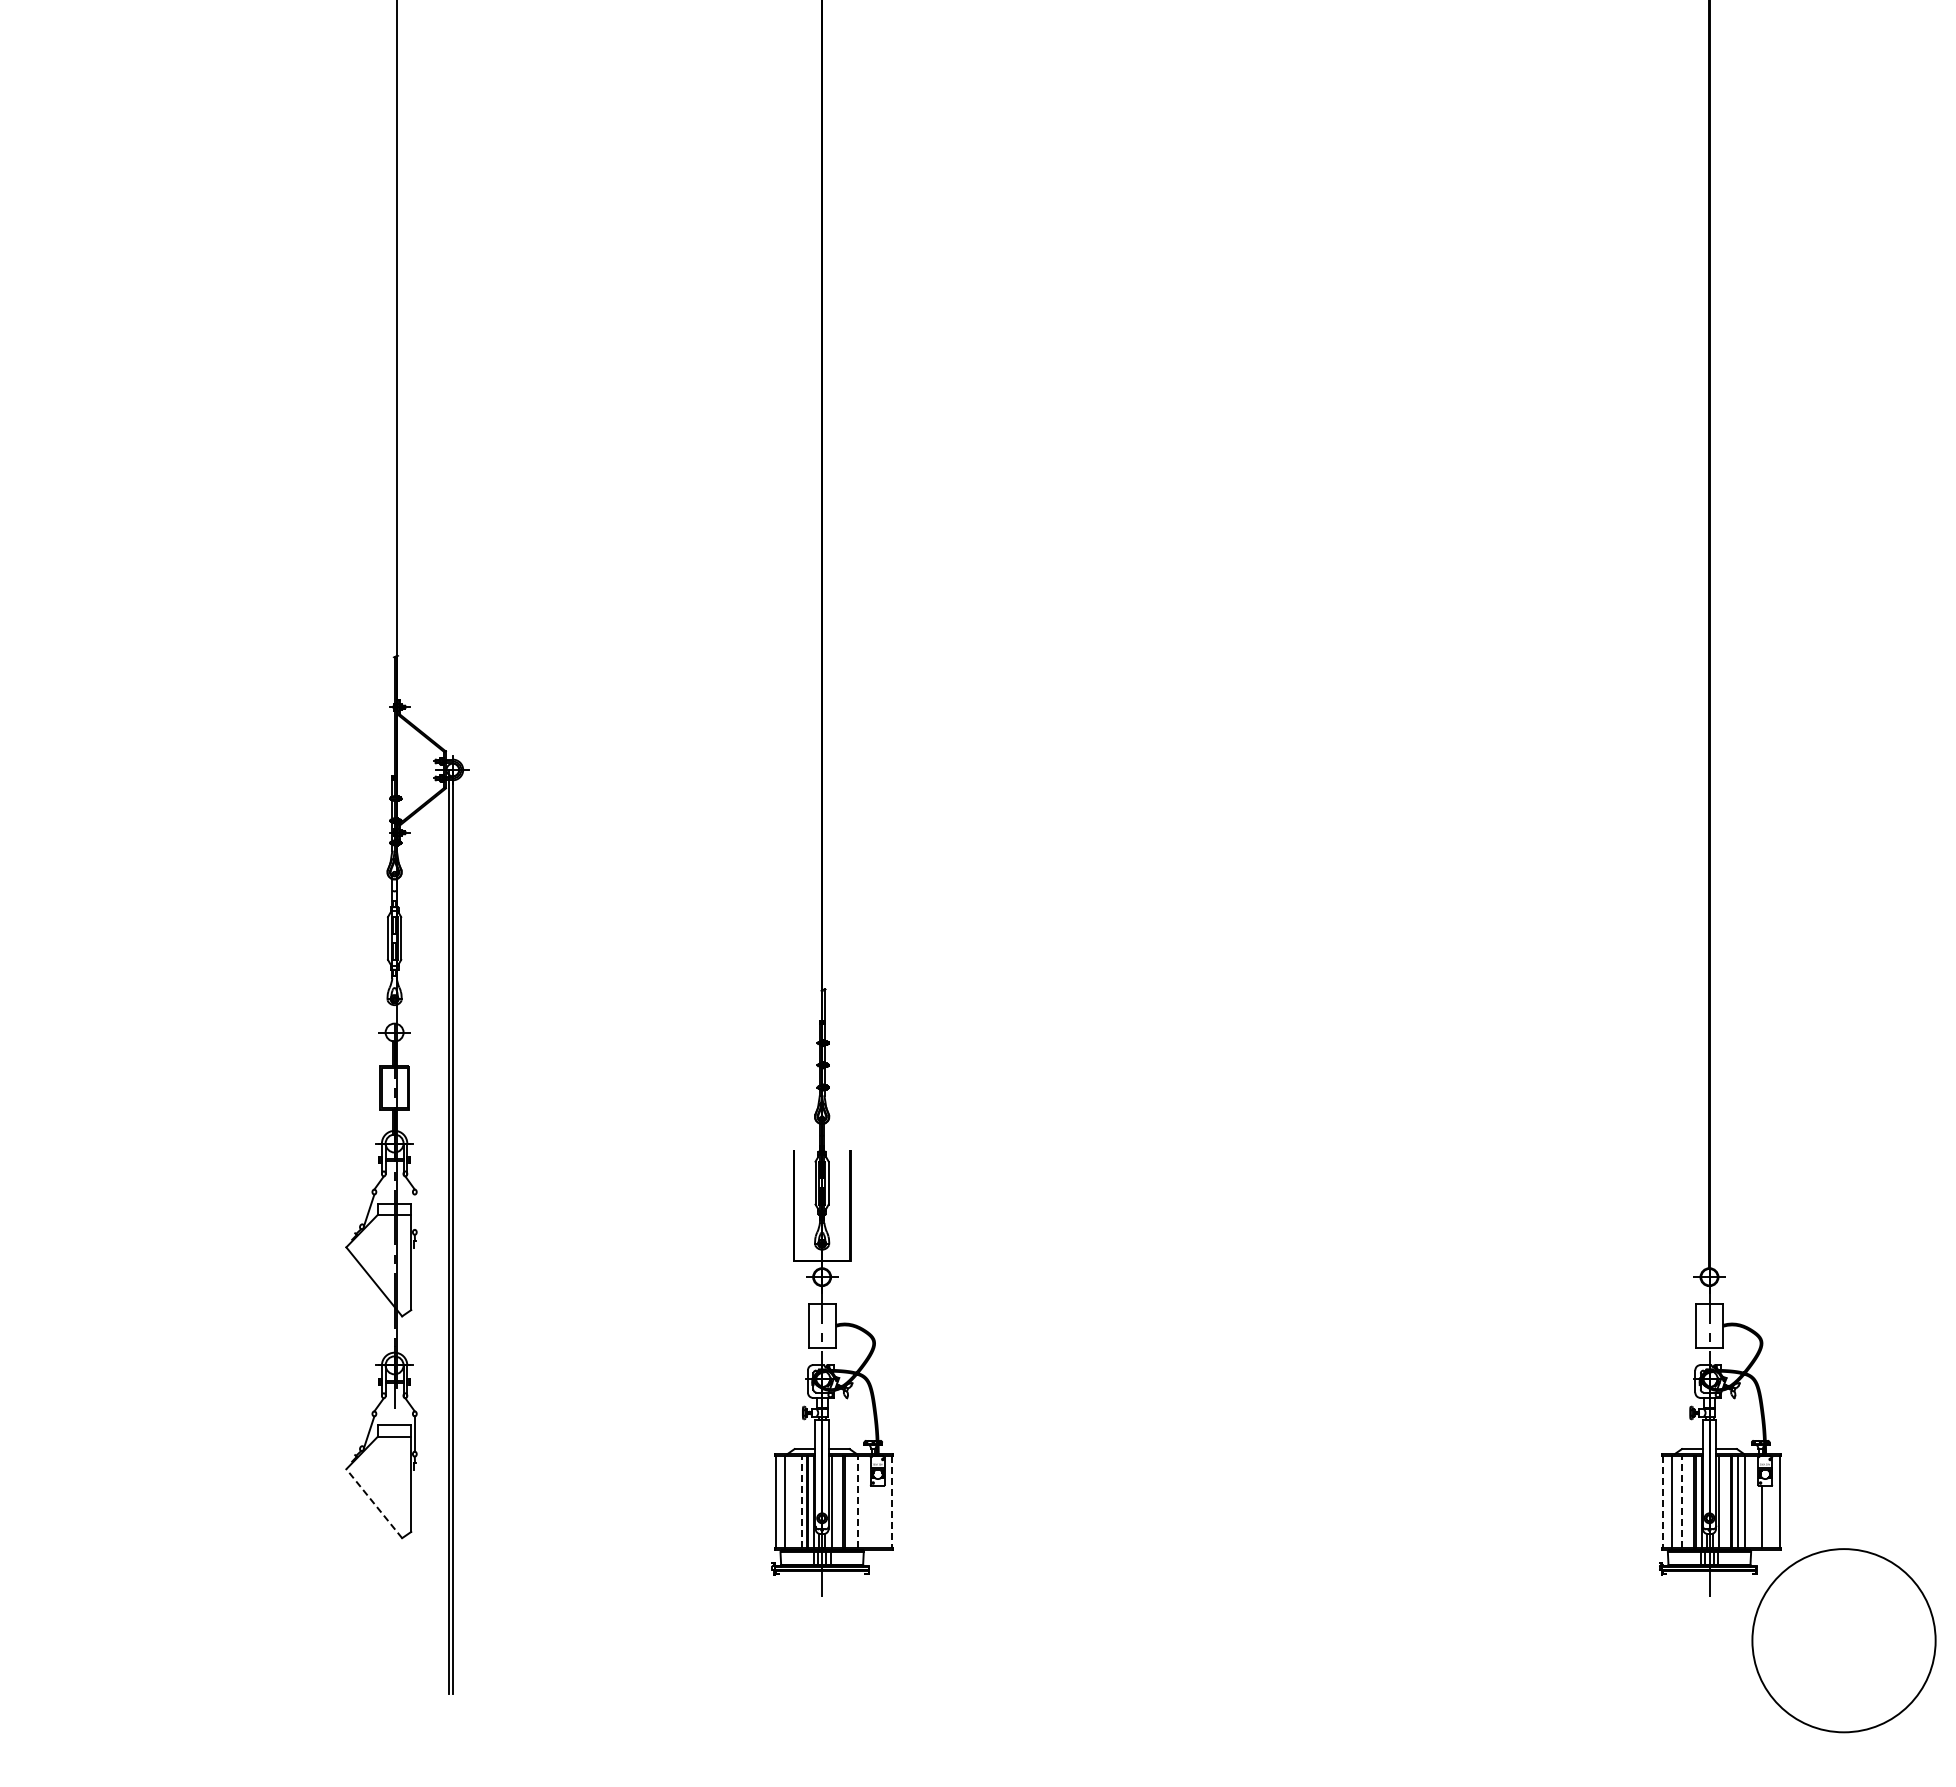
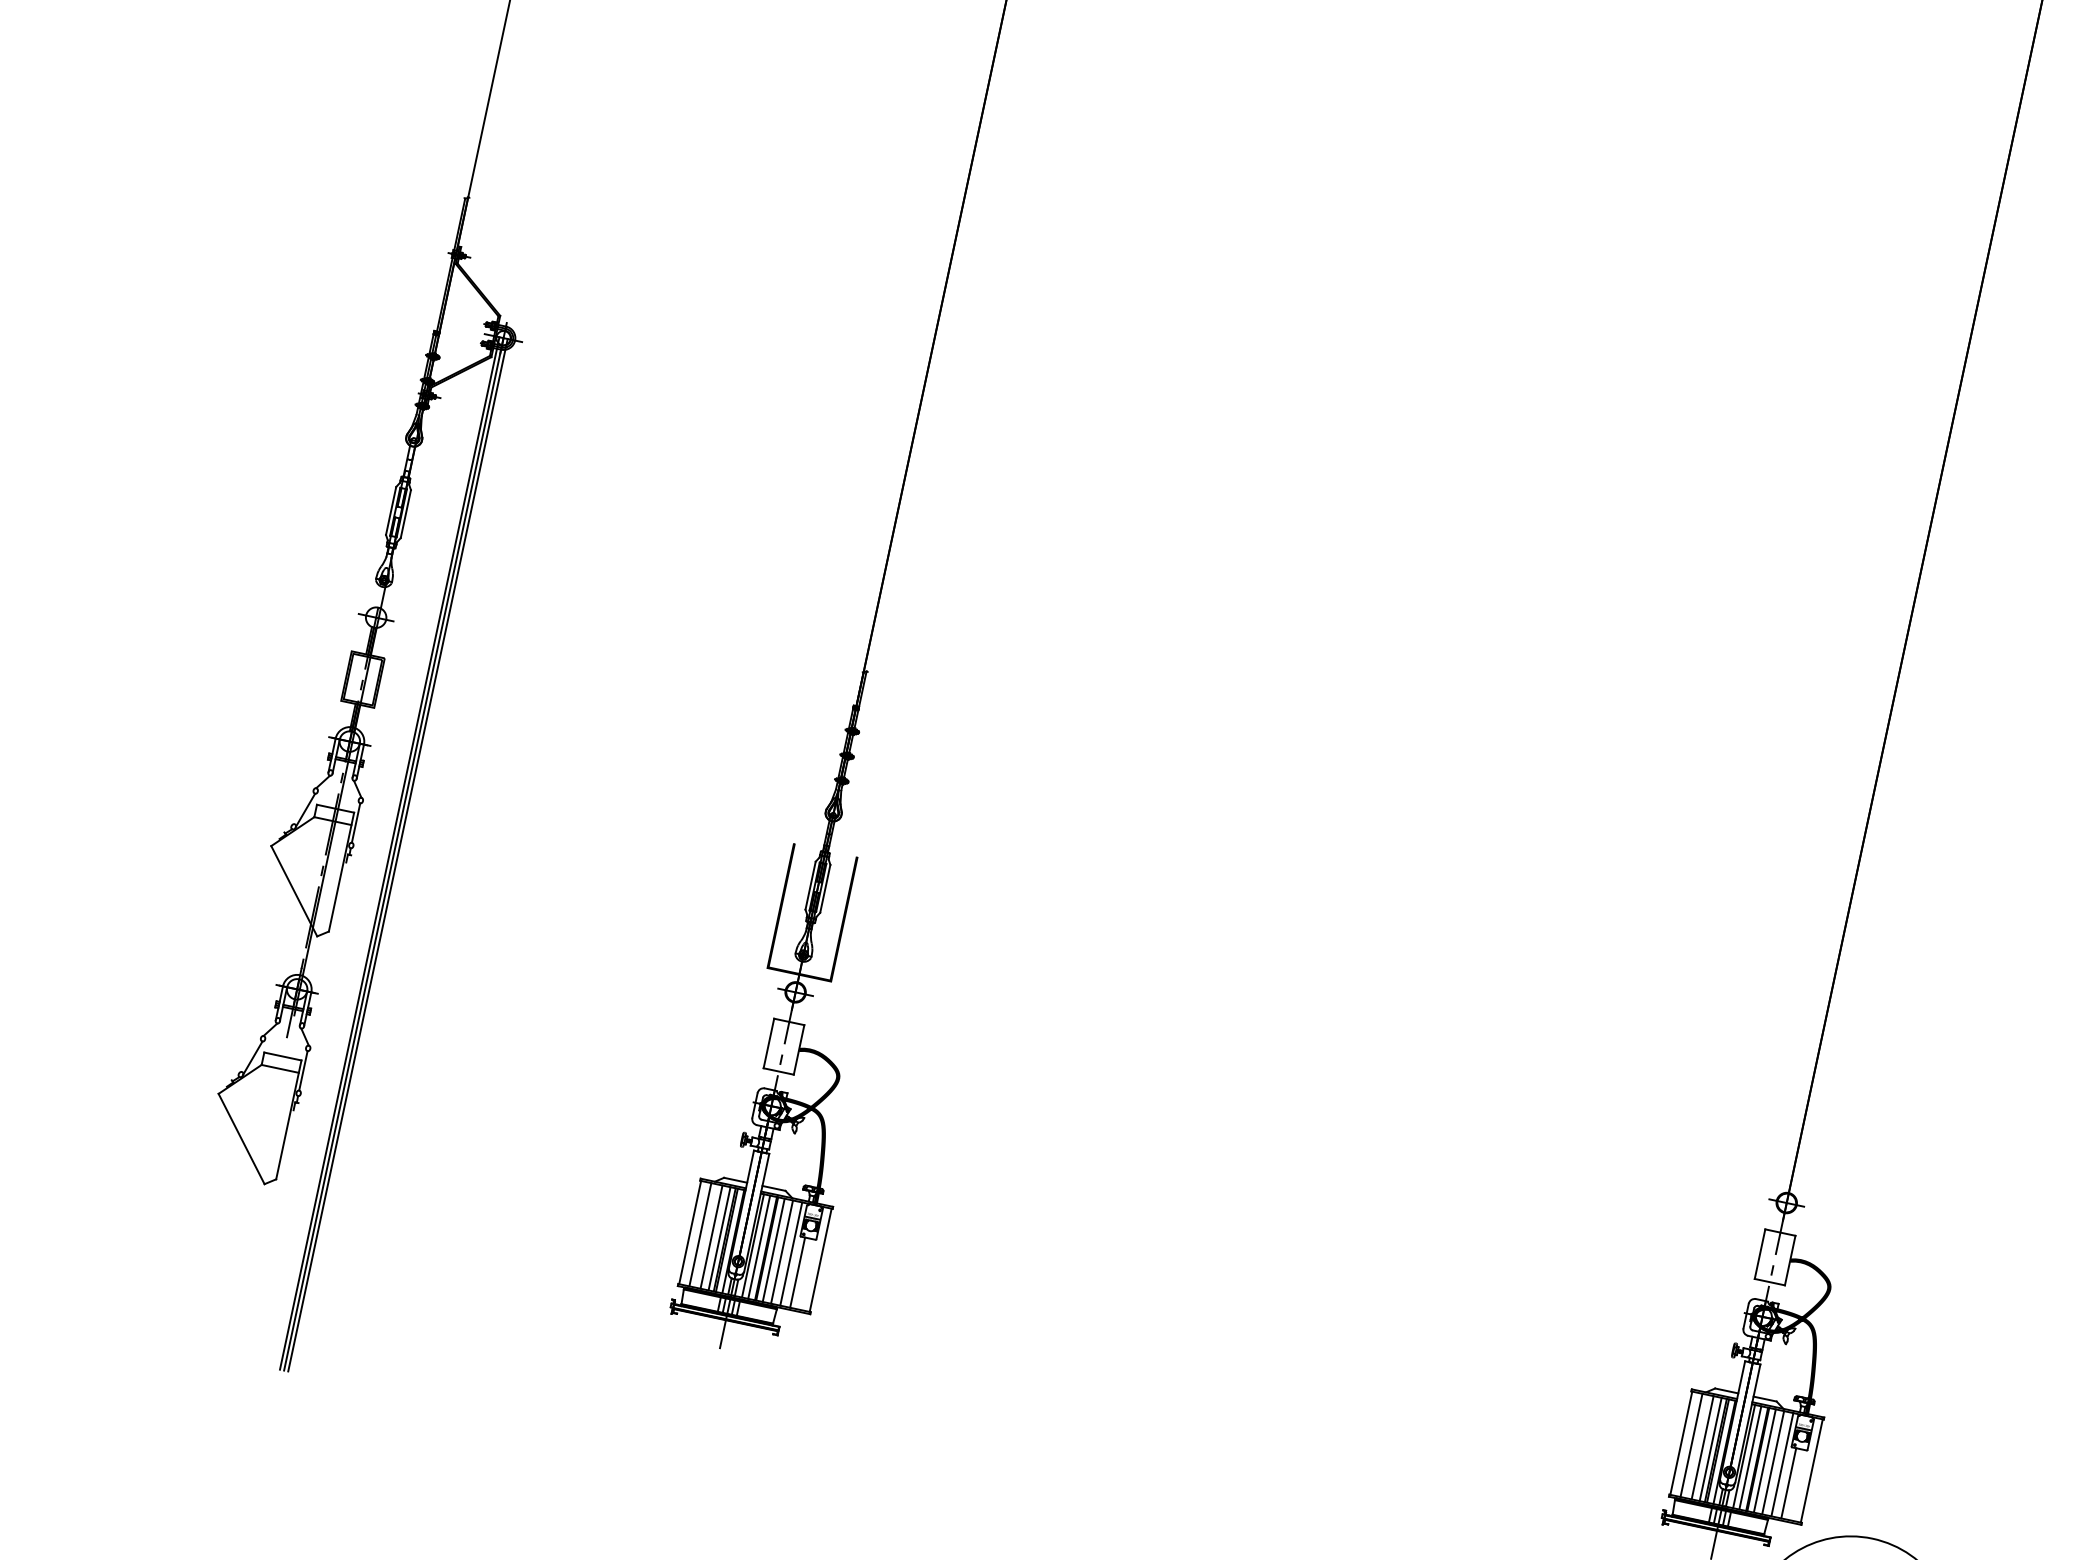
line: (414, 1211) -> (355, 822), added
line: (456, 1231) -> (398, 854), added
line: (794, 1501) -> (711, 1236), added
line: (801, 1501) -> (719, 1238), dashed -> solid
line: (837, 1501) -> (759, 1246), added
line: (850, 1501) -> (774, 1249), added
line: (857, 1501) -> (781, 1251), dashed -> solid
line: (866, 1501) -> (791, 1253), added
line: (1682, 1501) -> (1703, 1447), dashed -> solid
line: (1689, 1501) -> (1711, 1448), added
line: (1724, 1501) -> (1750, 1457), added
line: (1753, 1501) -> (1782, 1464), added
line: (892, 1502) -> (820, 1260), dashed -> solid
line: (1662, 1502) -> (1680, 1443), dashed -> solid
line: (373, 1503) -> (240, 1138), dashed -> solid
line: (874, 1516) -> (797, 1272), added

